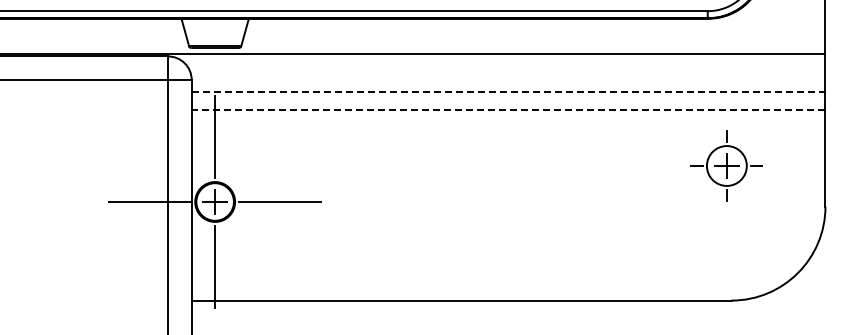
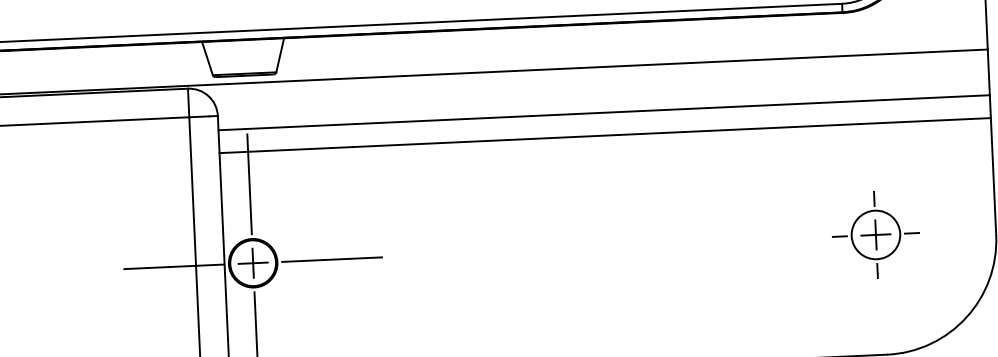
line: (508, 91) -> (604, 112), dashed -> solid
line: (508, 110) -> (605, 135), dashed -> solid
part: (726, 165) -> (875, 234), moved

